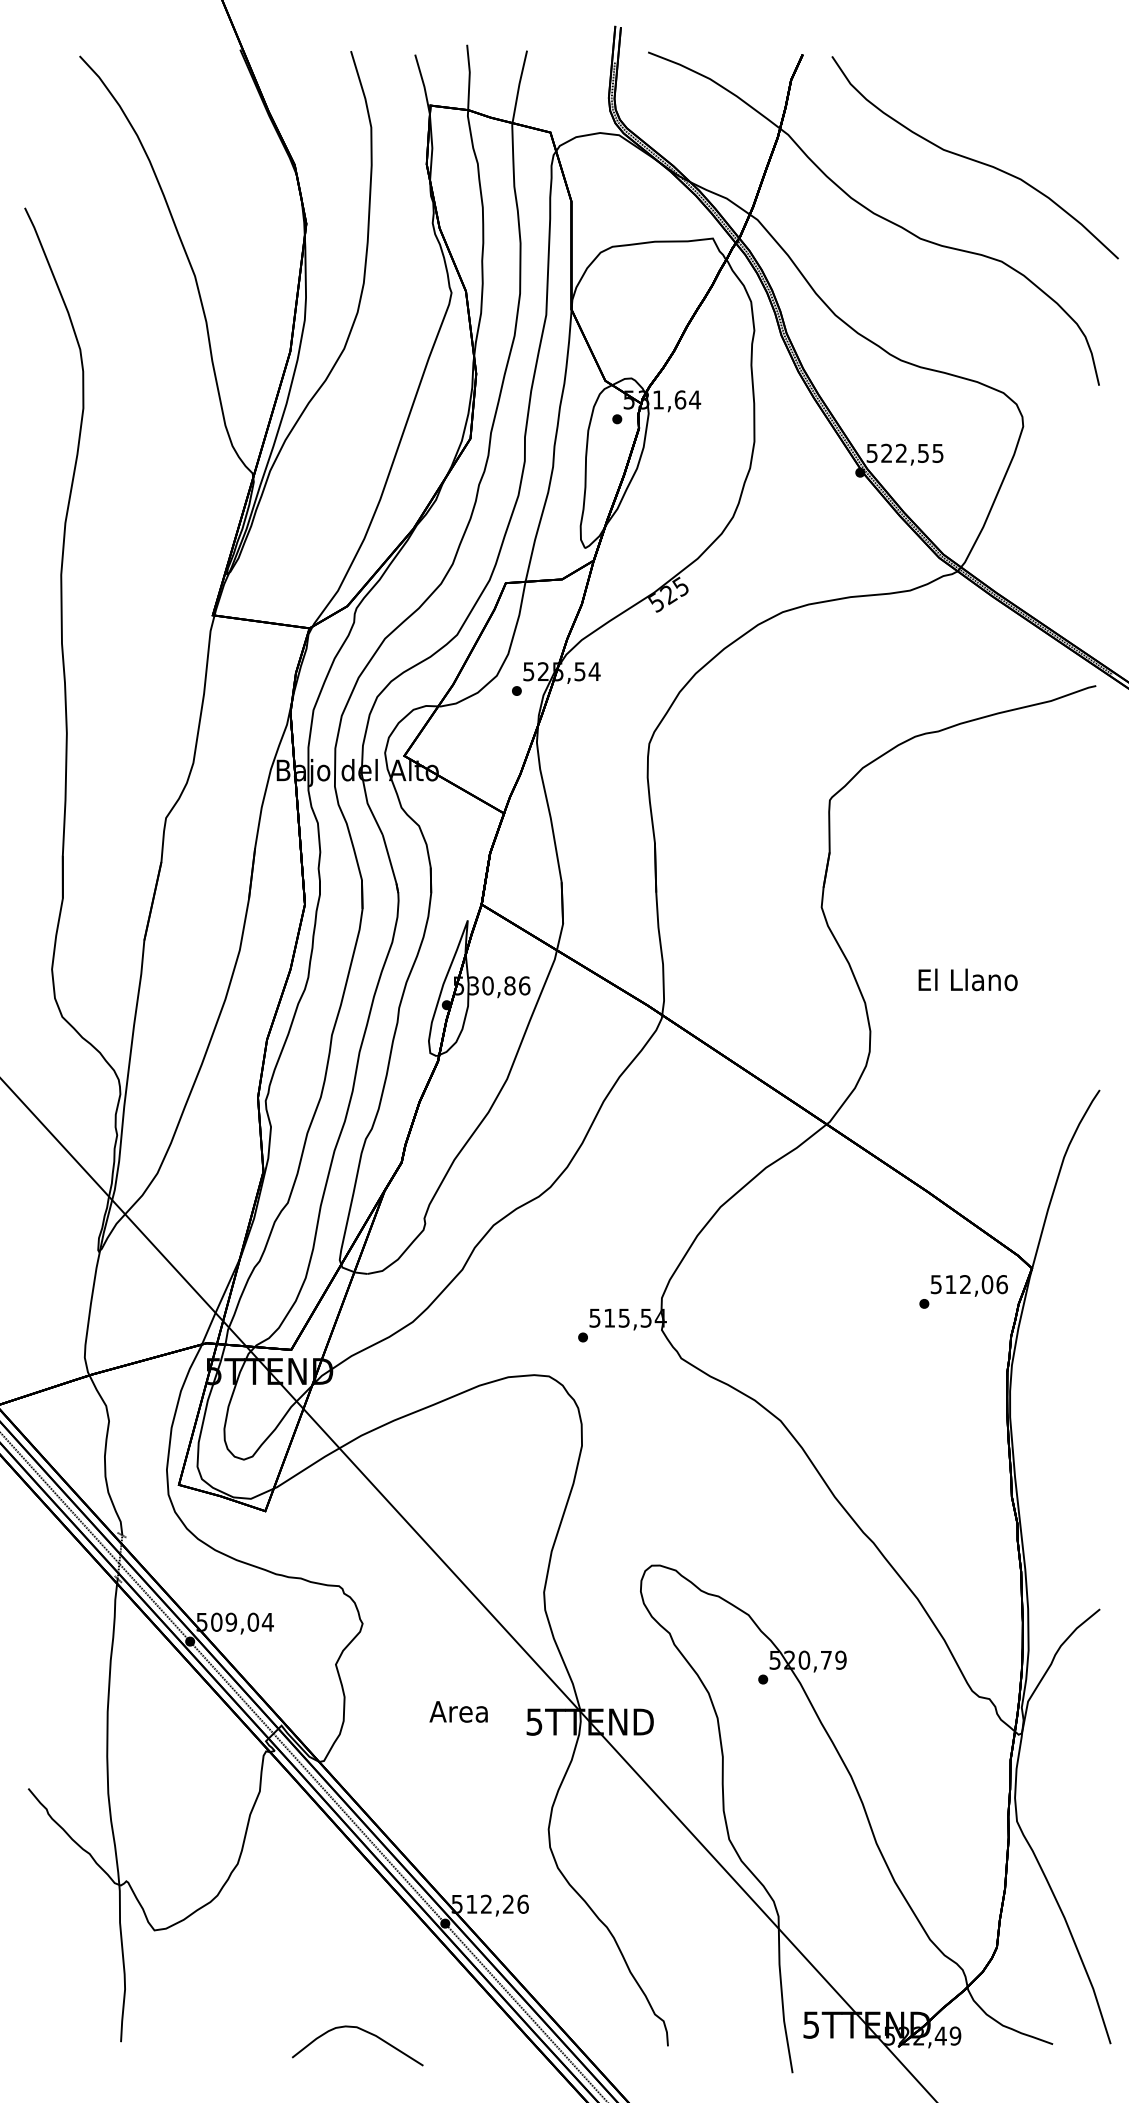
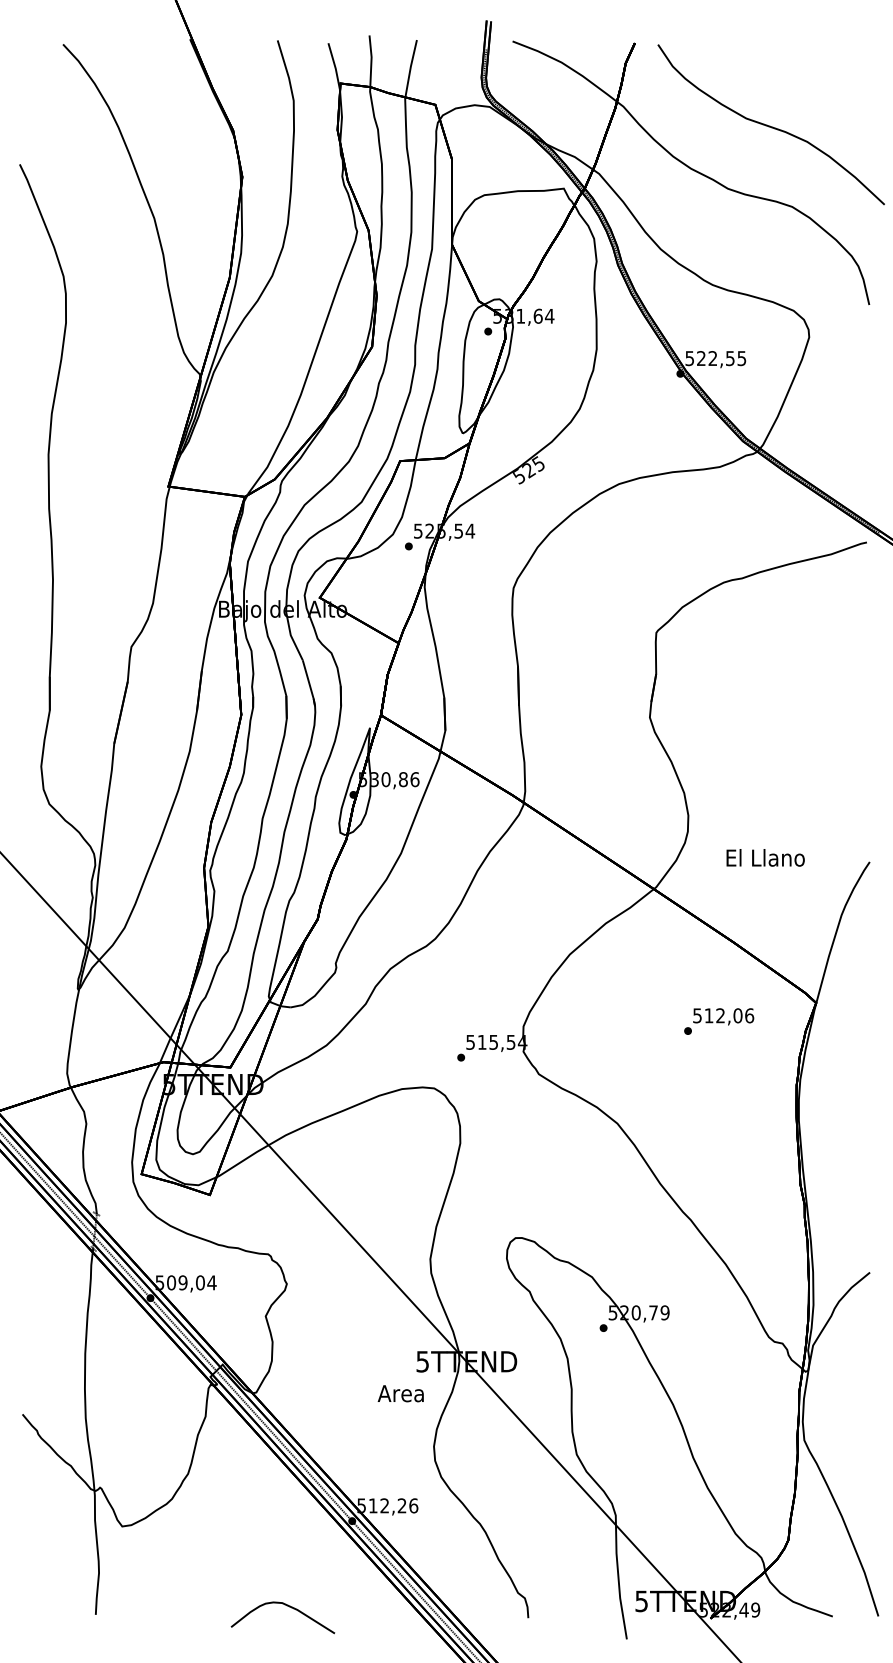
text: (967, 979) -> (765, 857), moved
text: (964, 1291) -> (719, 1021), moved
text: (458, 1711) -> (400, 1393), moved

